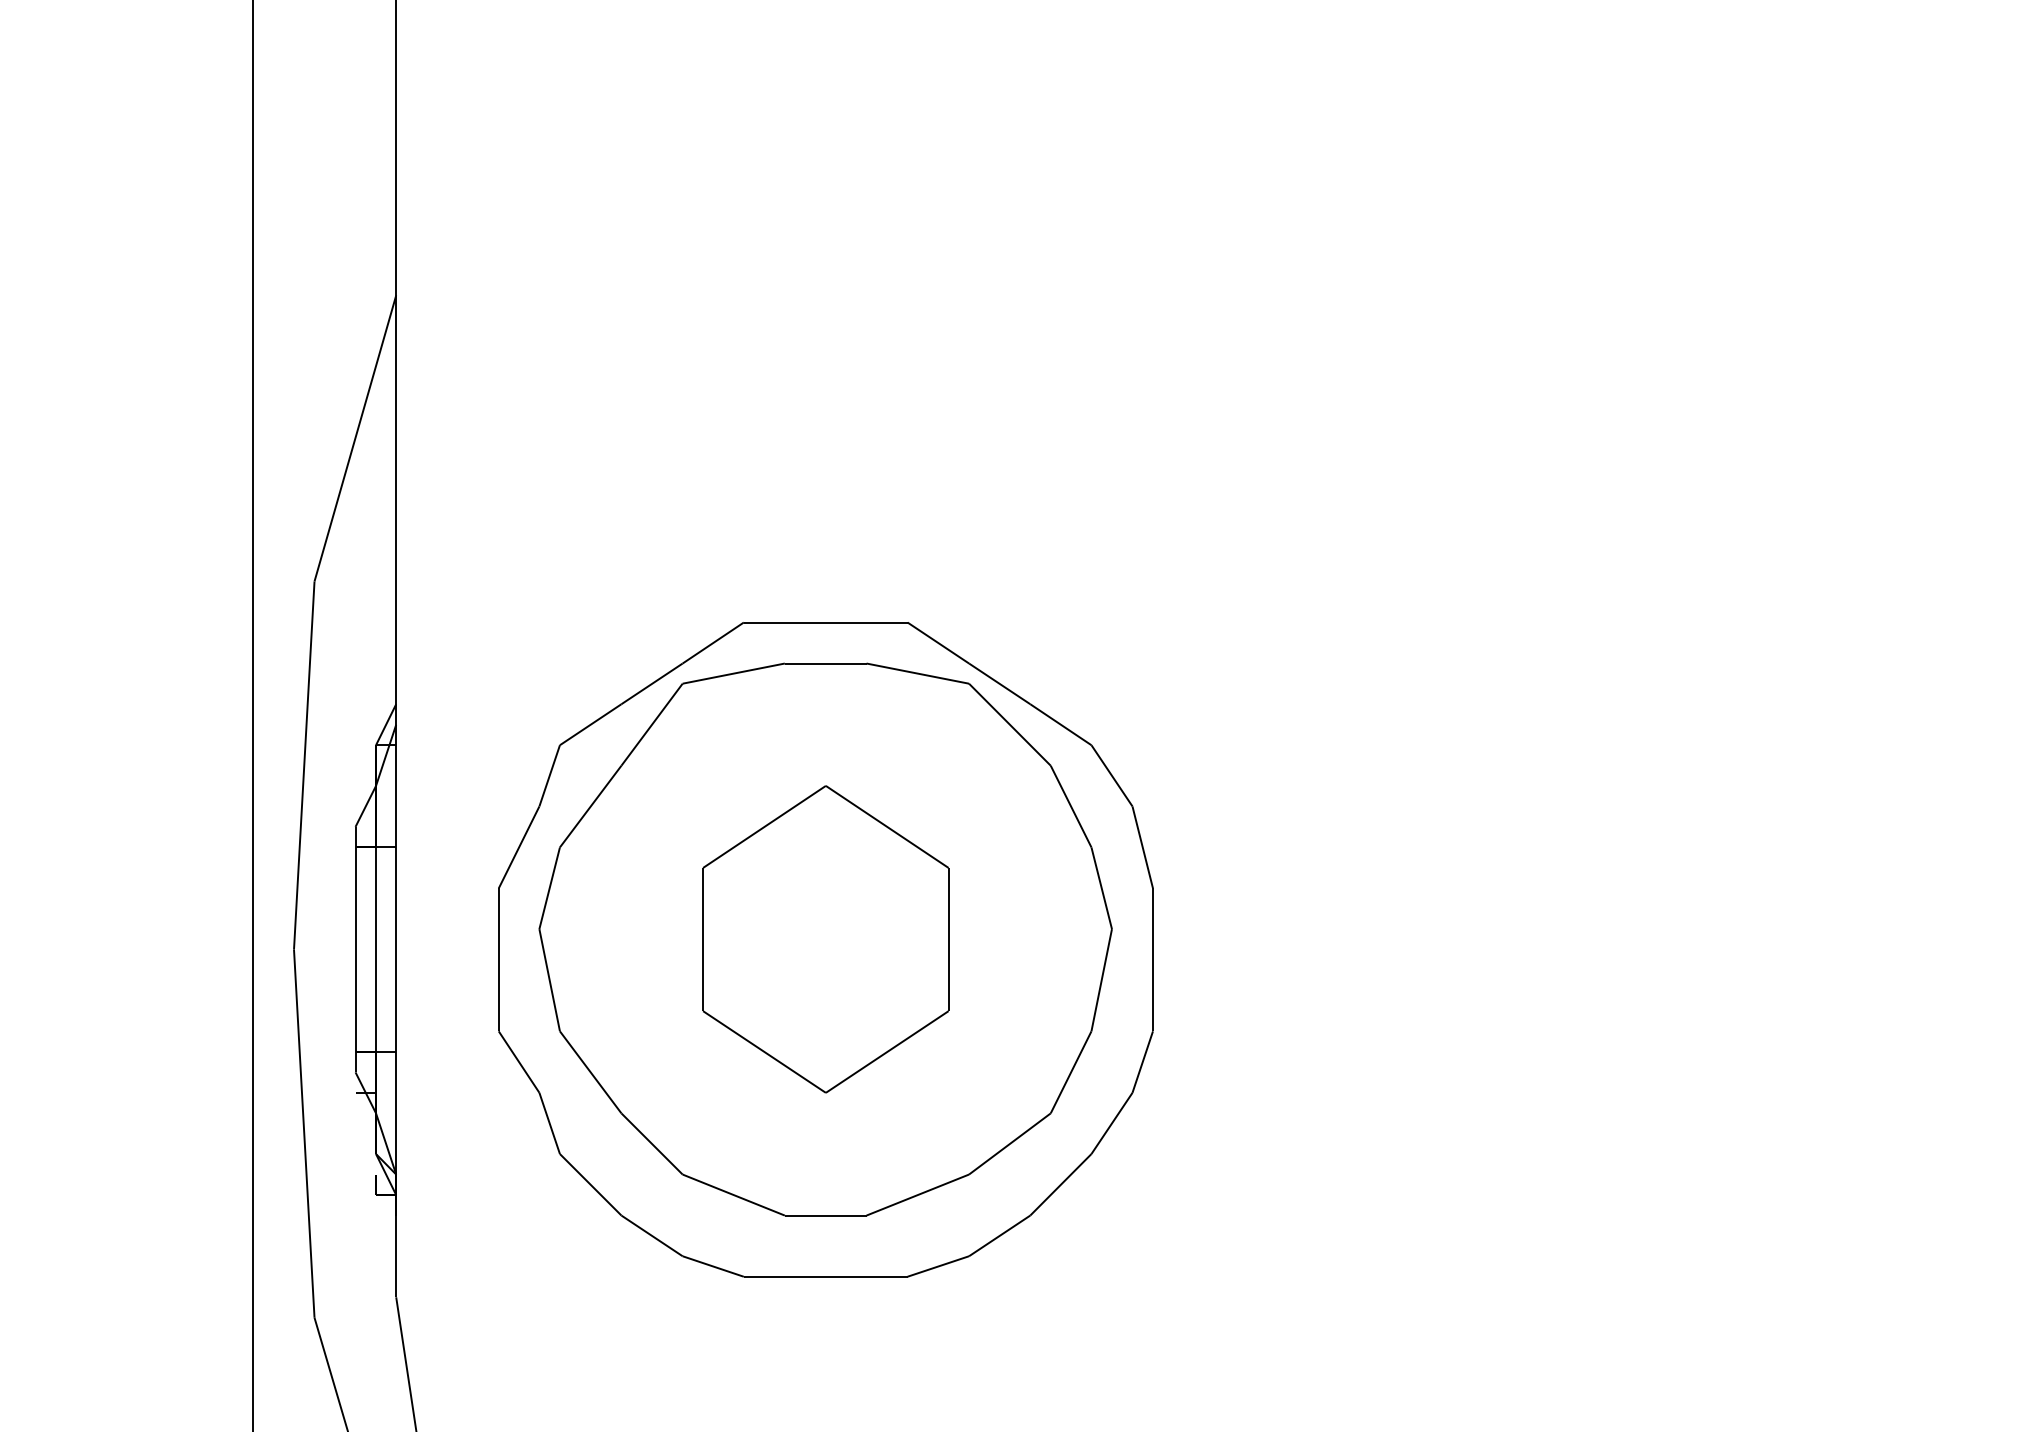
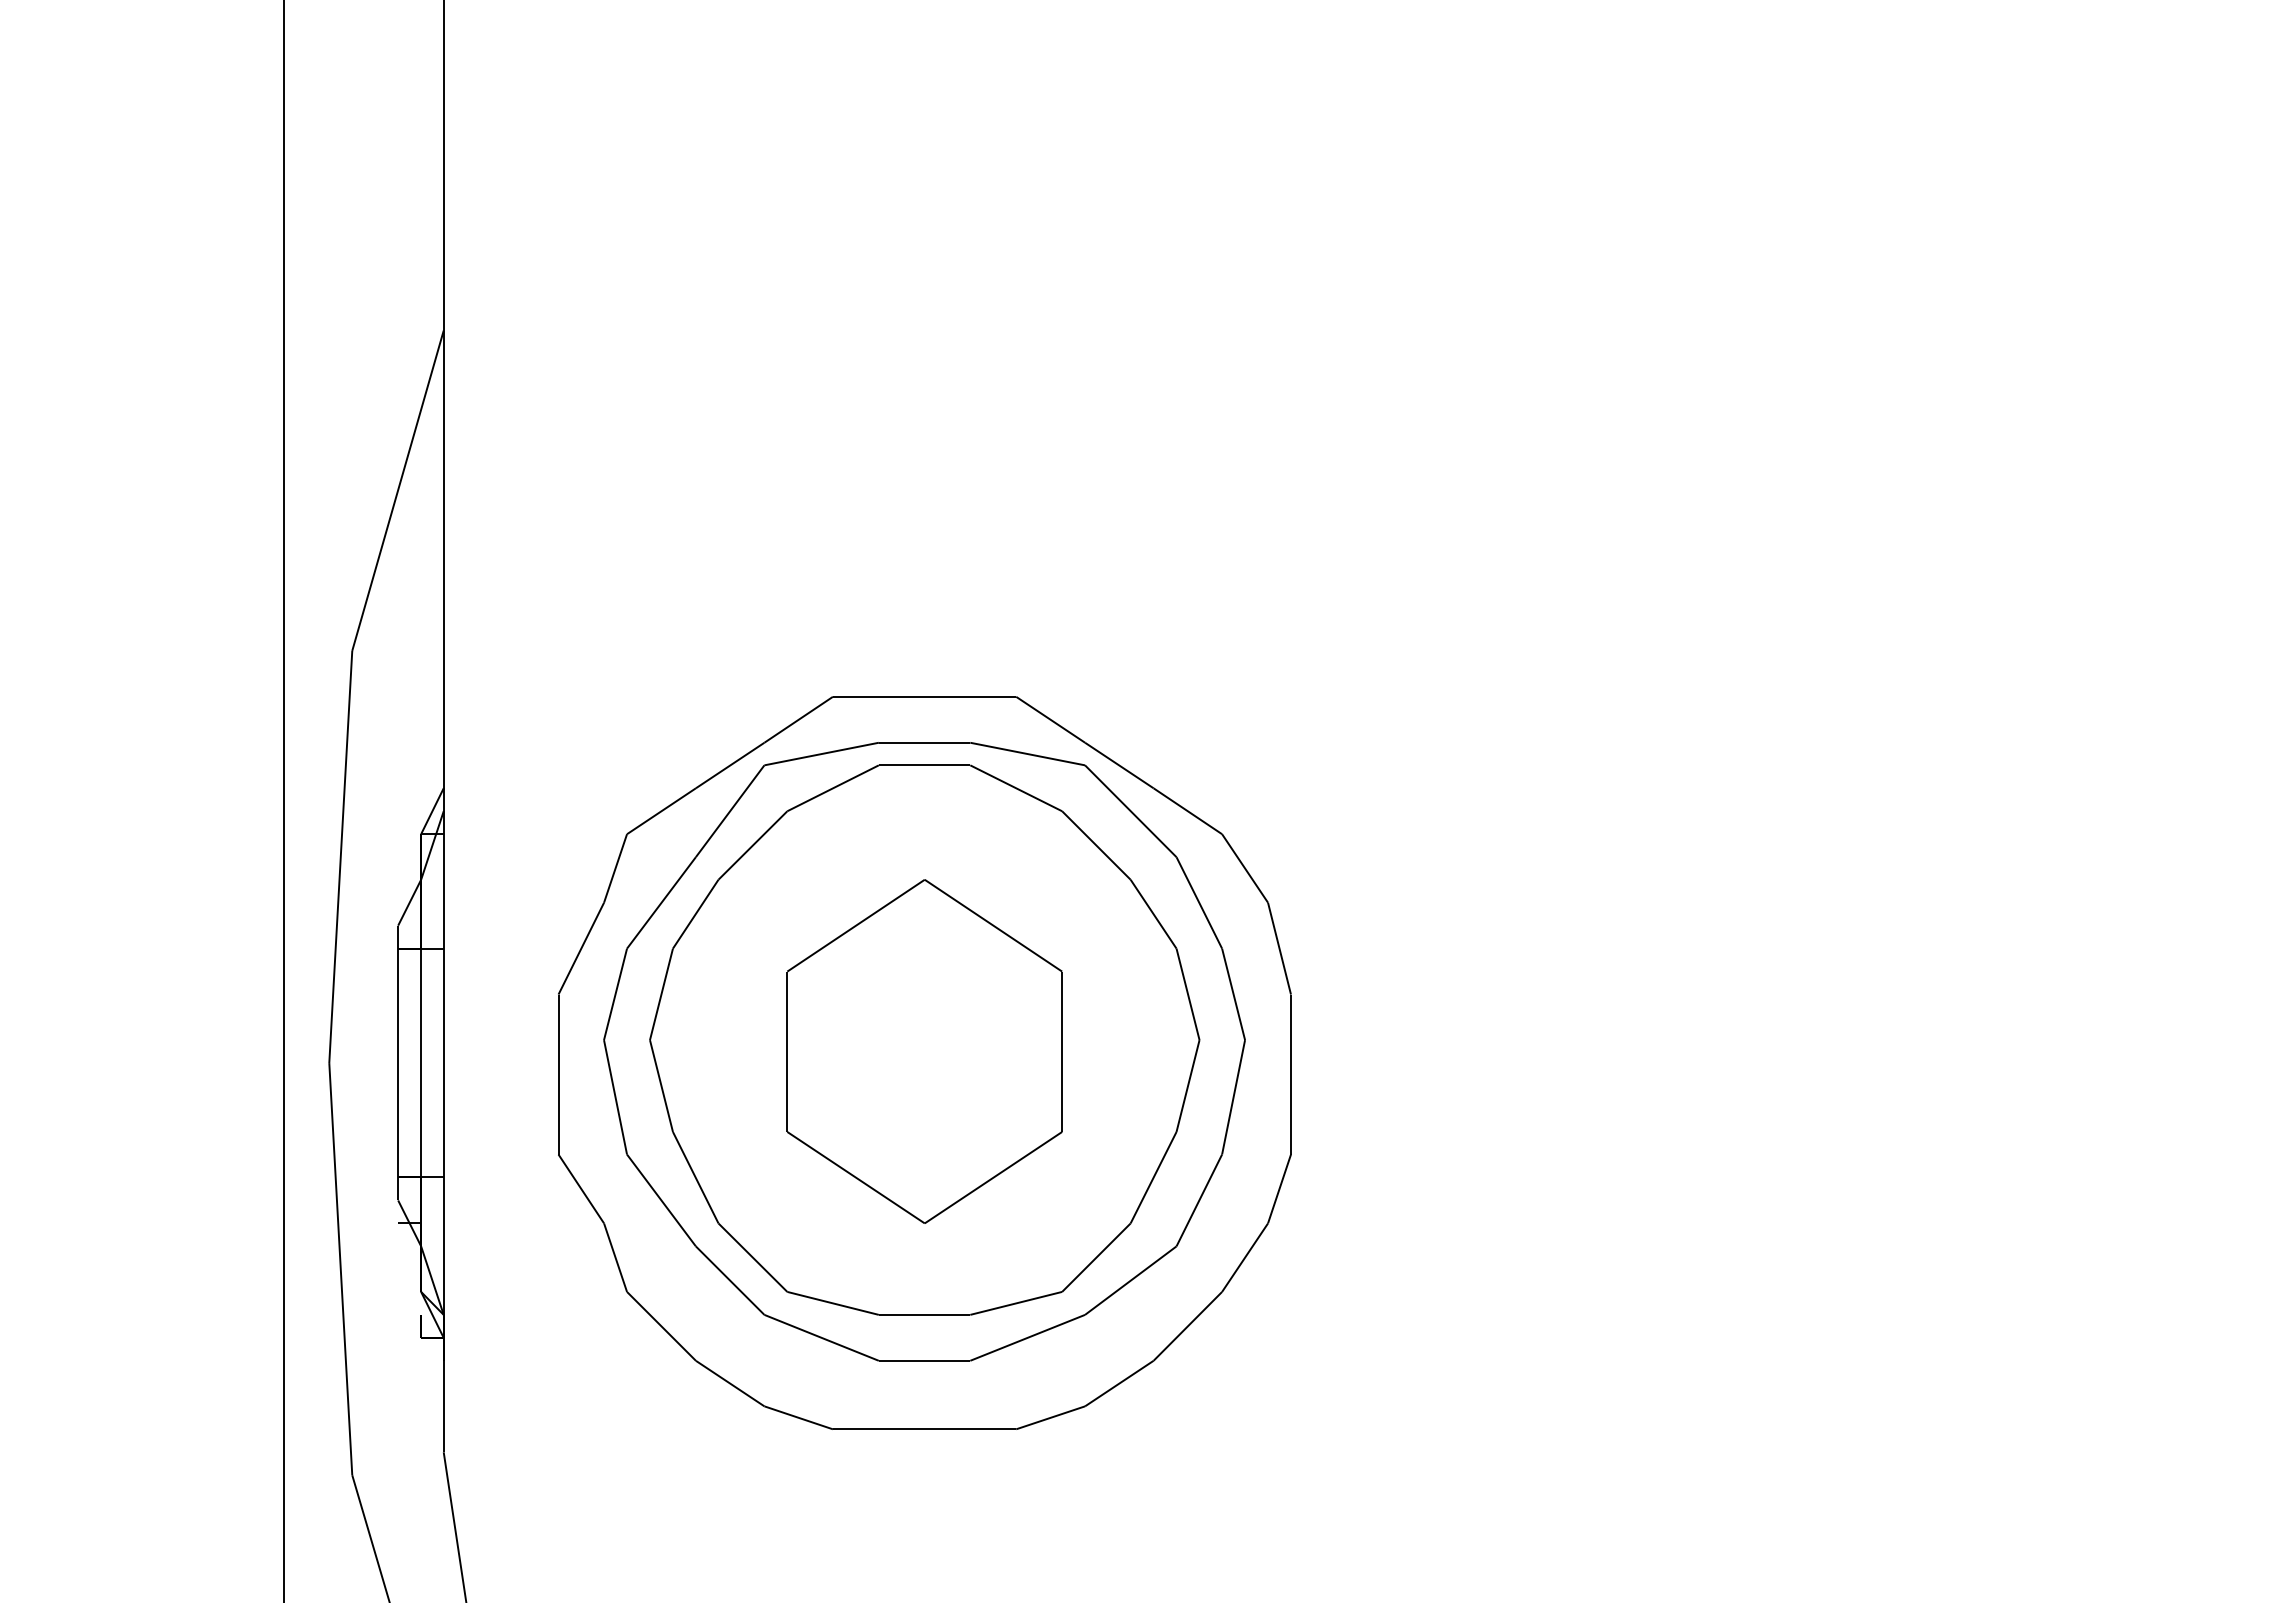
part: (825, 928) -> (924, 1039), added

